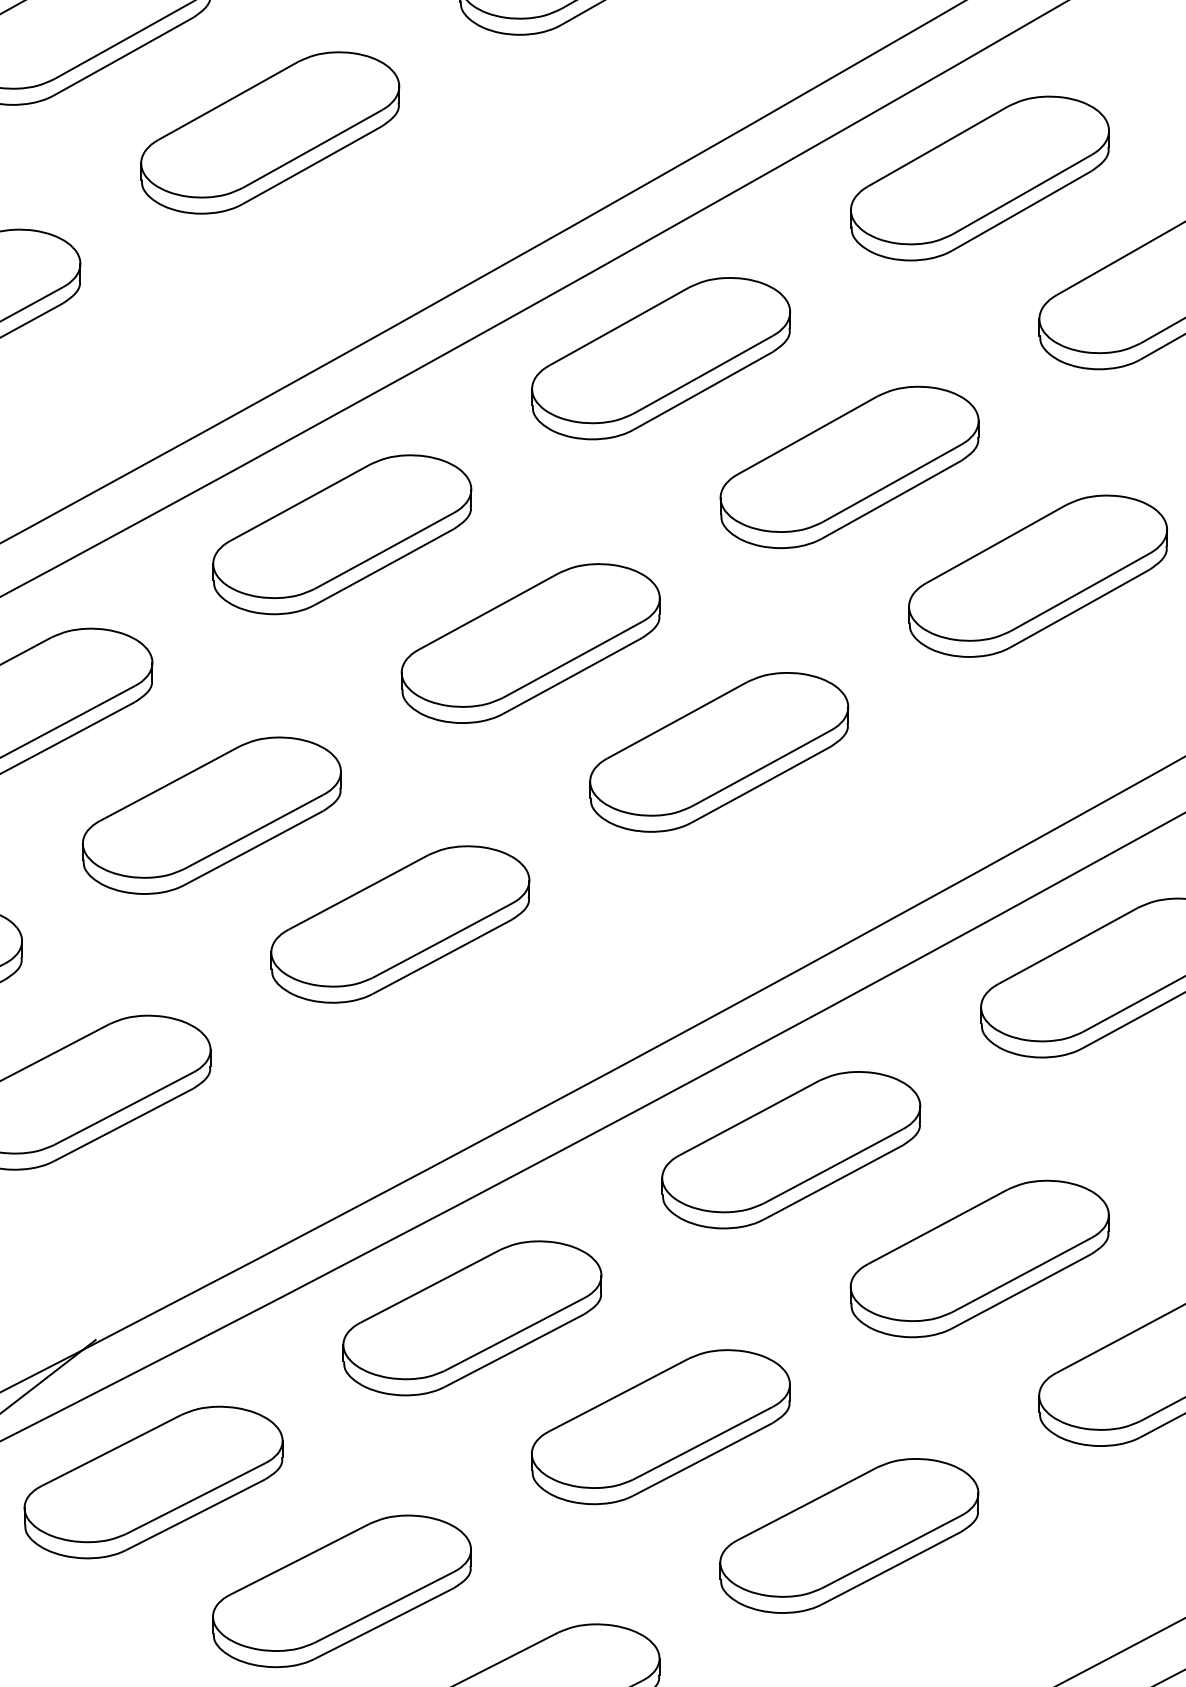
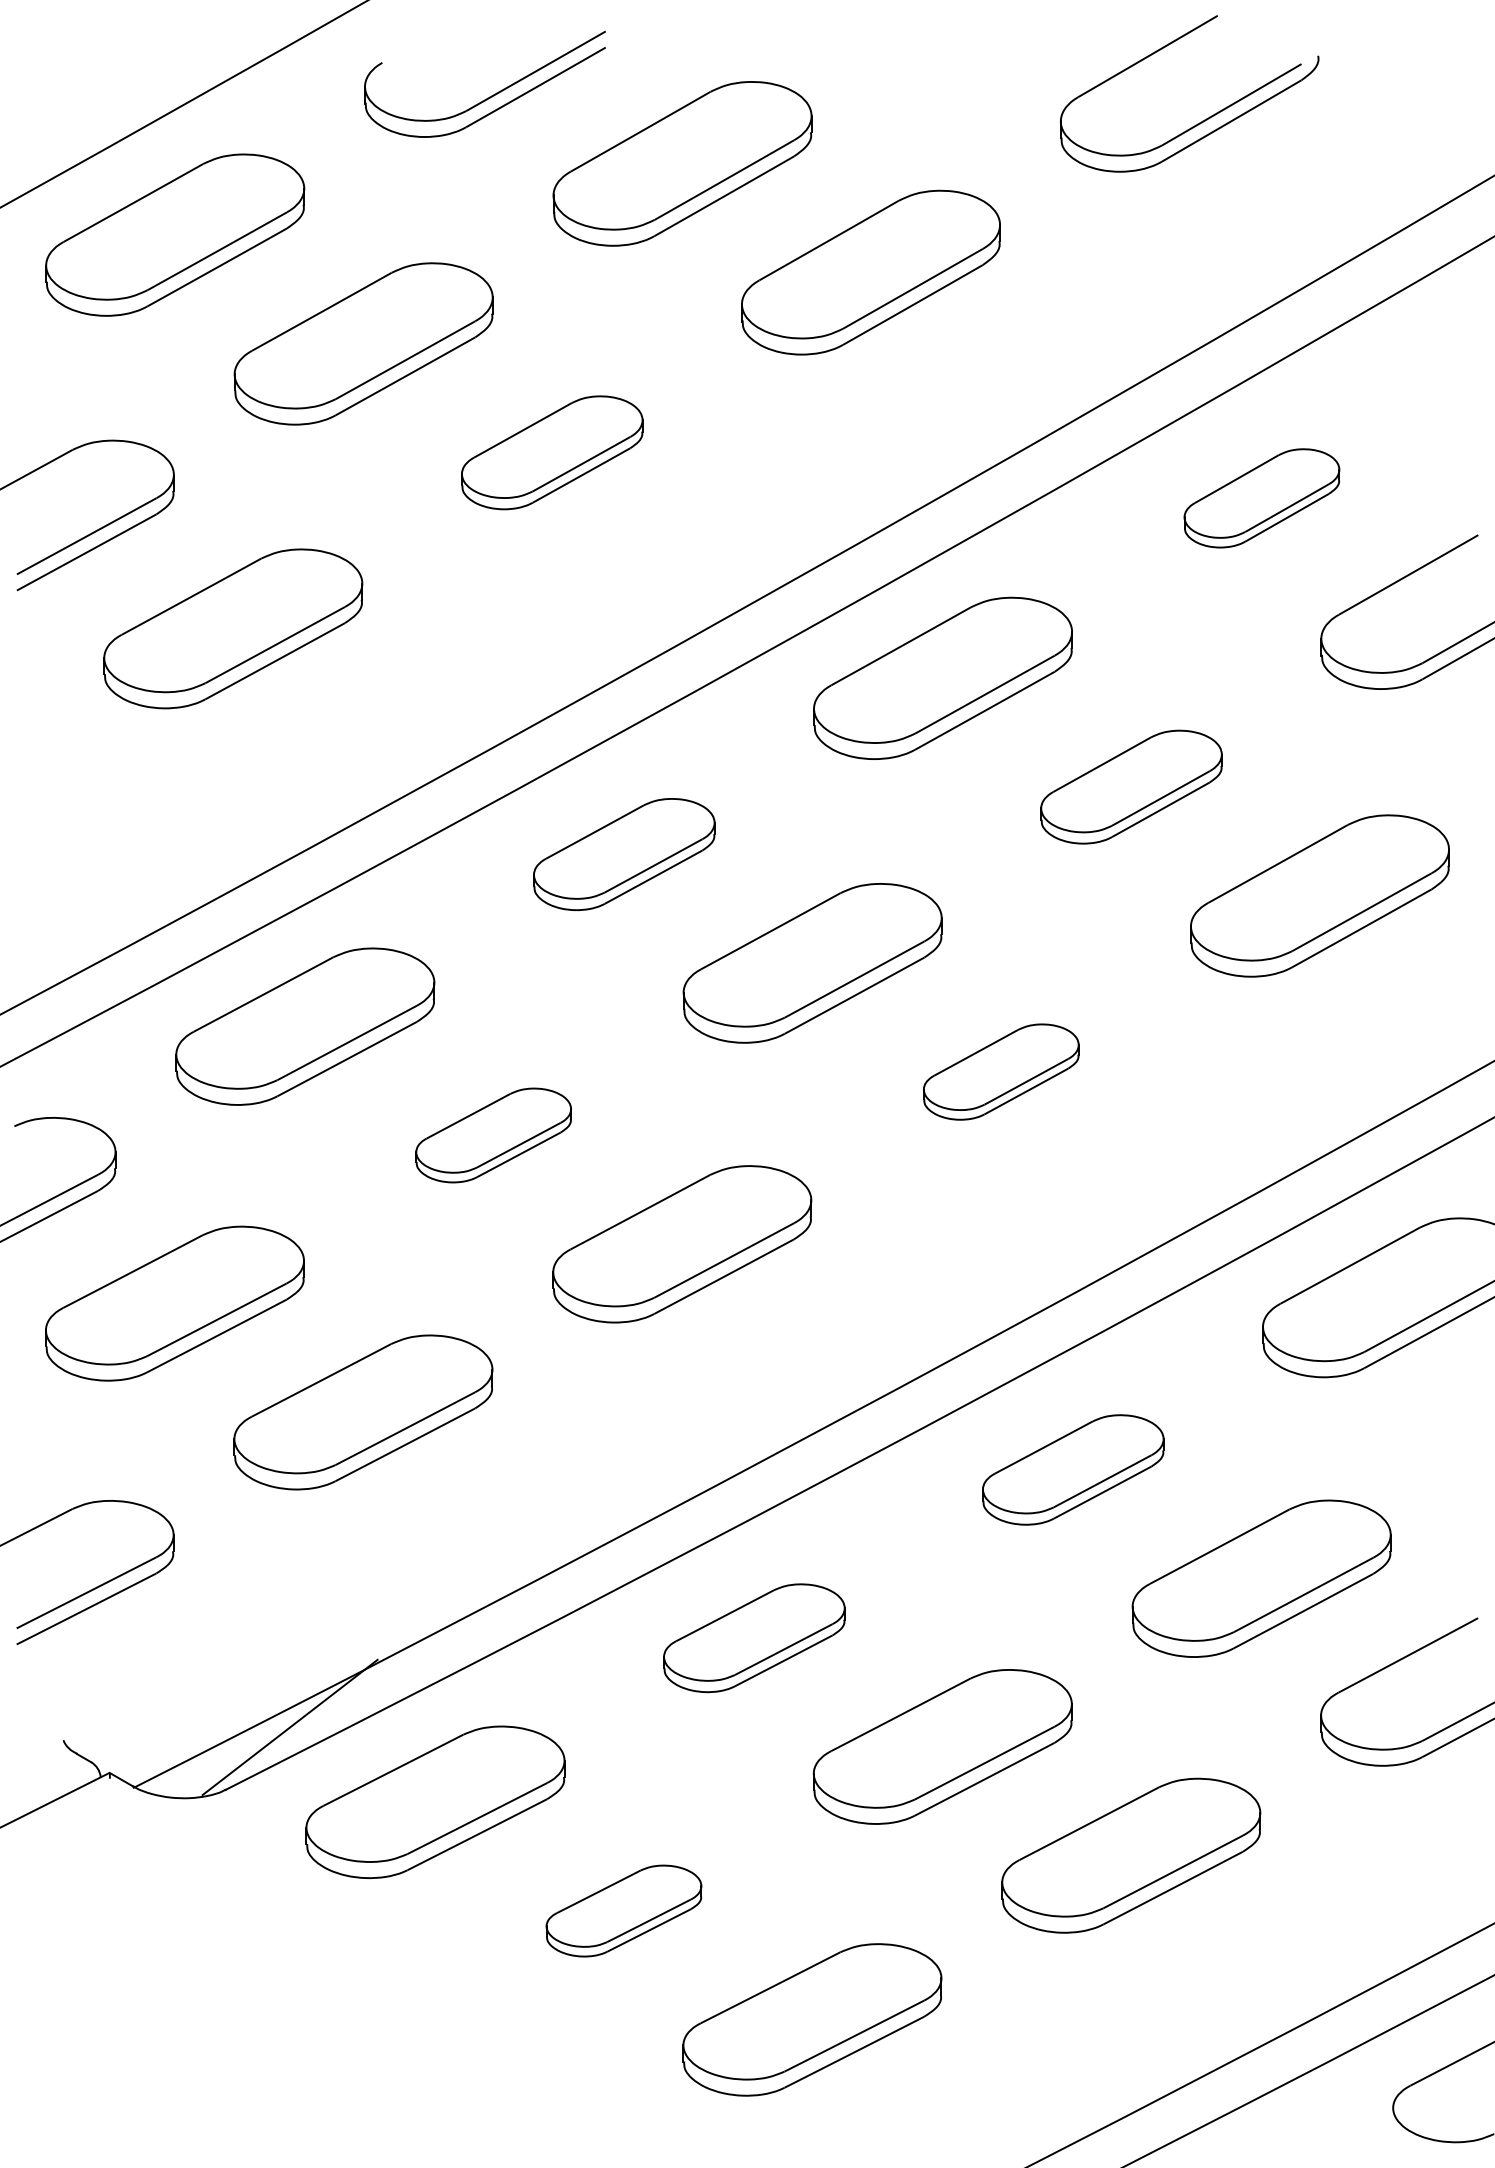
part: (270, 132) -> (552, 452), size x0.7
part: (979, 178) -> (1261, 498), size x0.6
part: (849, 466) -> (1131, 786), size x0.7
part: (342, 534) -> (624, 854), size x0.7
part: (719, 751) -> (1001, 1071), size x0.6
part: (211, 815) -> (493, 1135), size x0.6
part: (791, 1149) -> (1073, 1469), size x0.7
part: (472, 1318) -> (754, 1638), size x0.7
part: (341, 1590) -> (623, 1910), size x0.6

